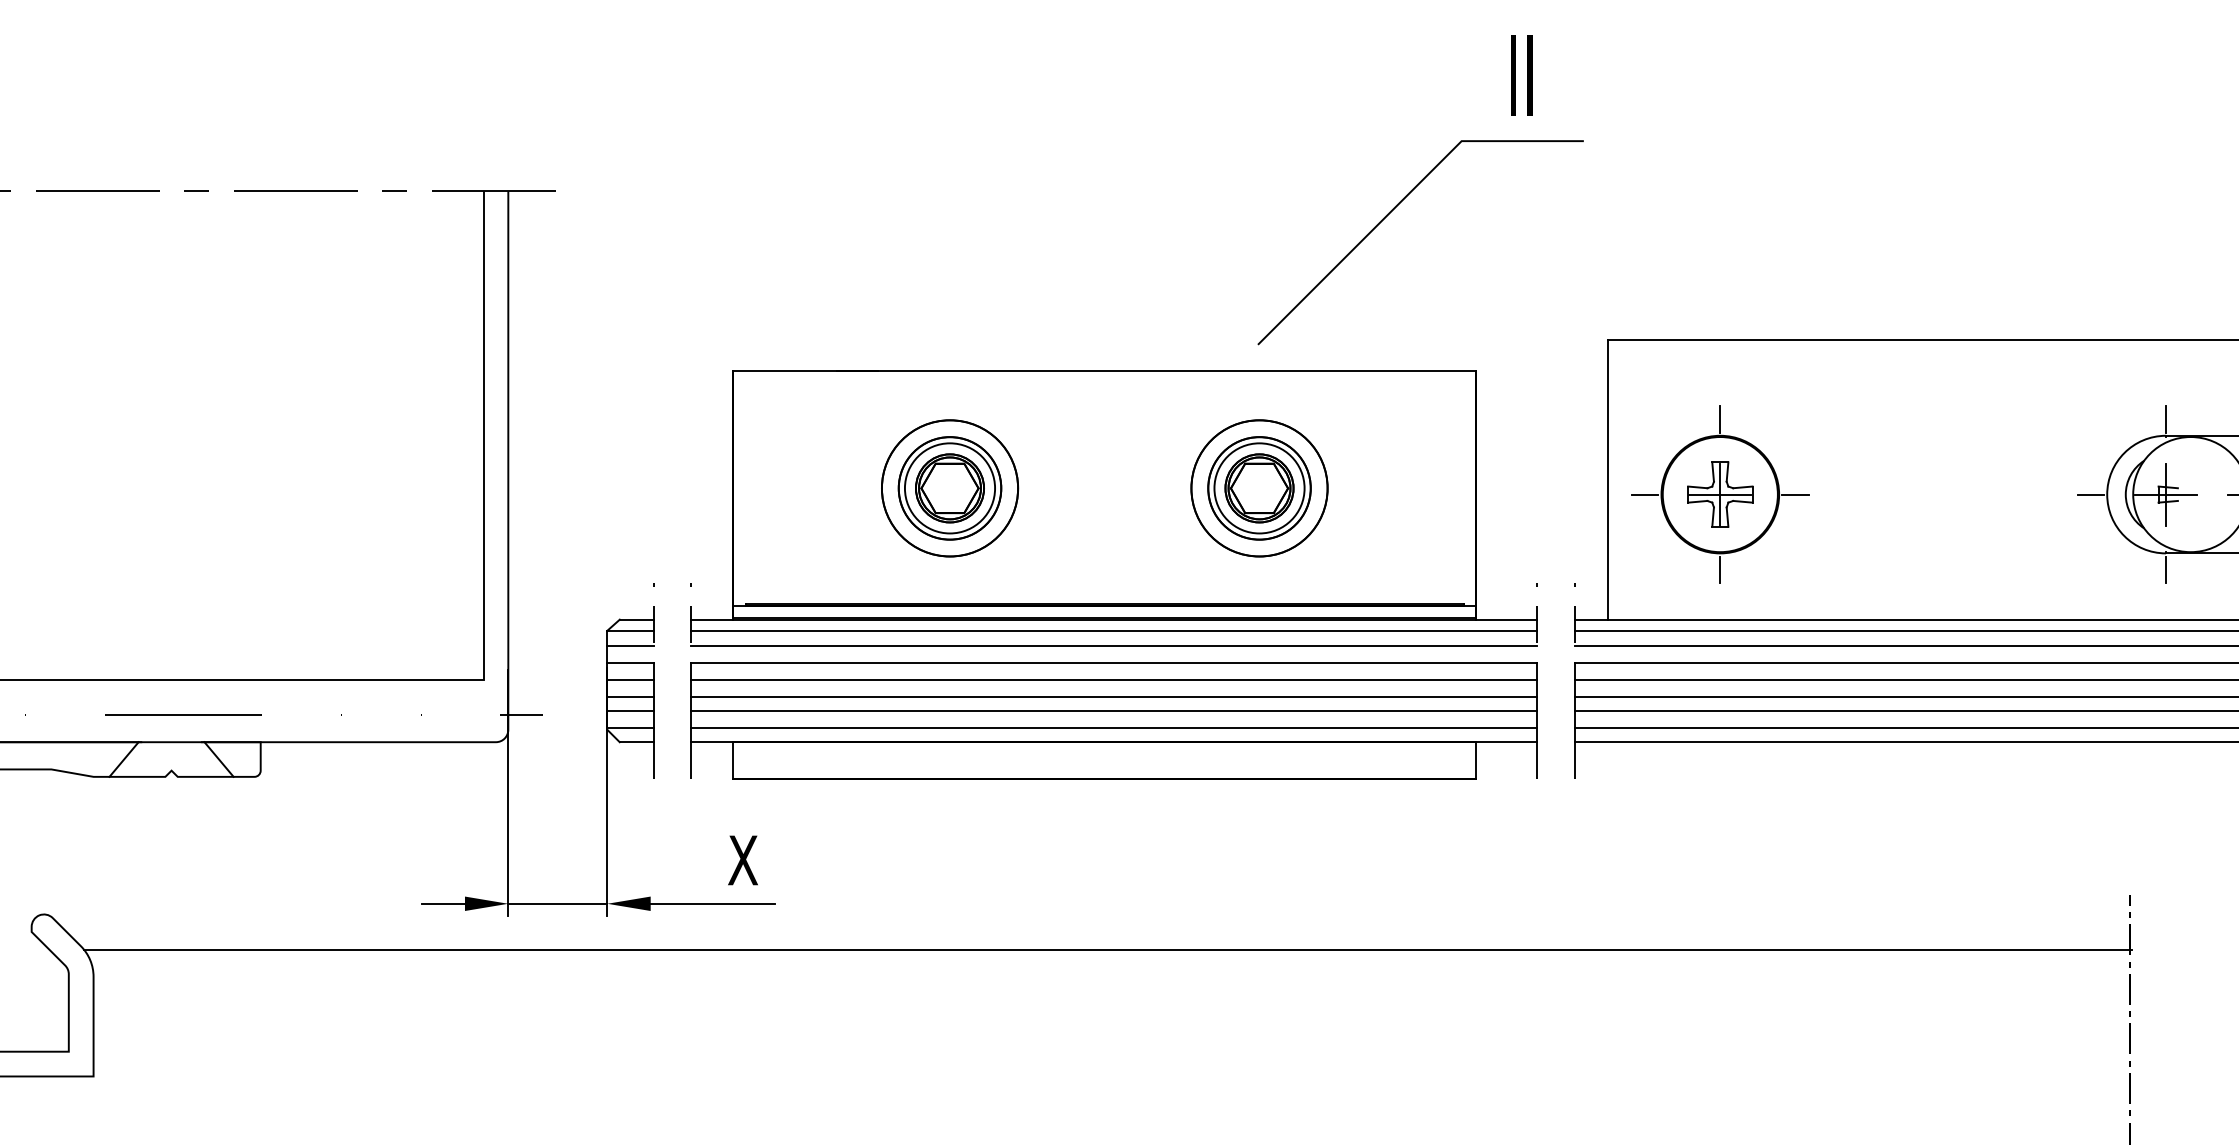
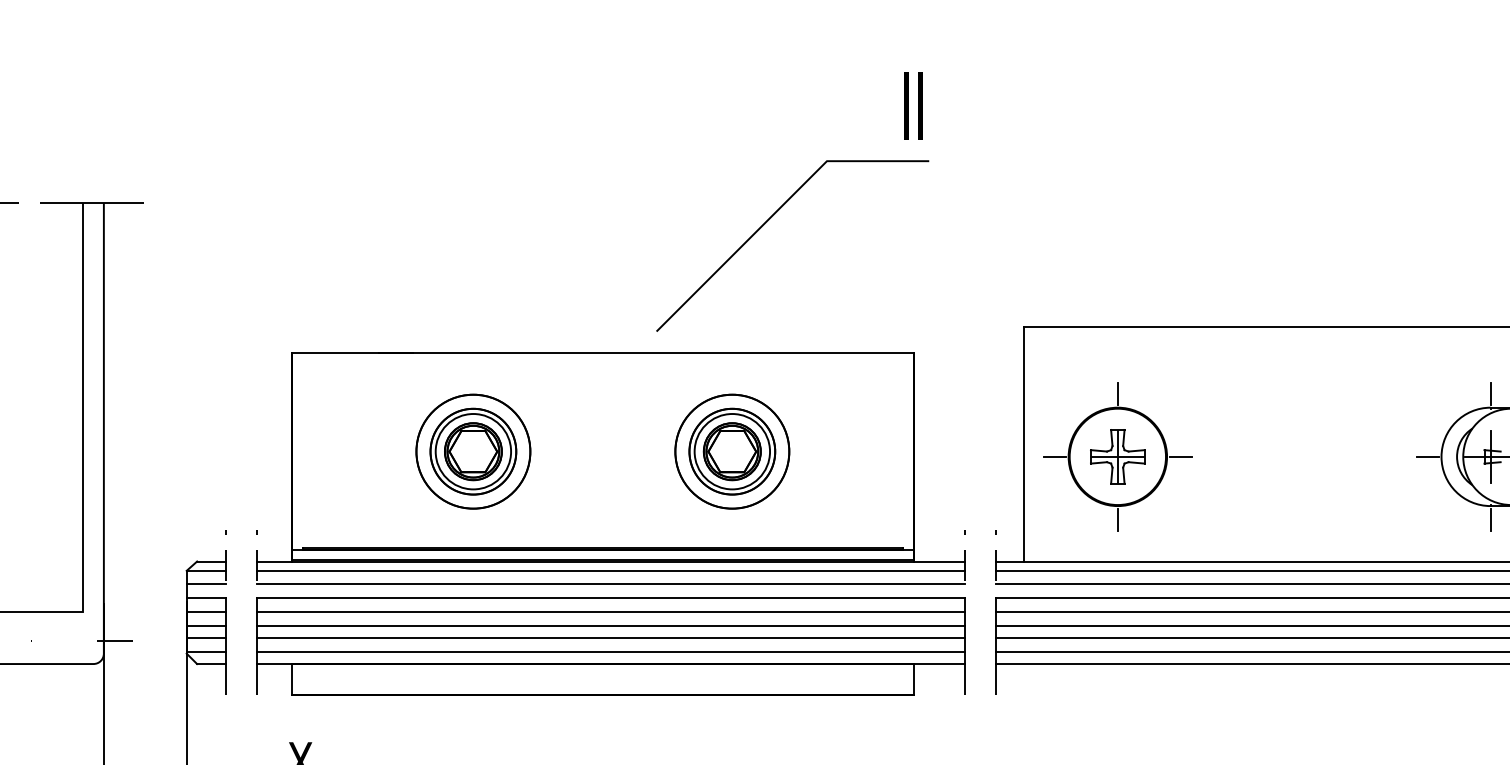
text: (1521, 75) -> (913, 106), moved
line: (1391, 212) -> (768, 220), moved

